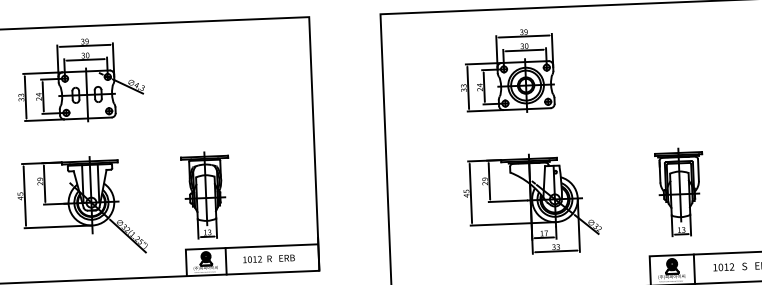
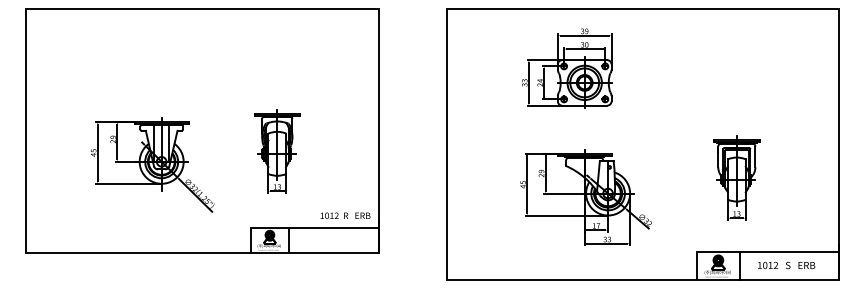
part: (81, 80) -> (156, 60), removed
part: (679, 192) -> (736, 177), moved
part: (206, 195) -> (277, 151), moved
part: (82, 205) -> (152, 164), moved
text: (269, 258) -> (345, 215), moved

